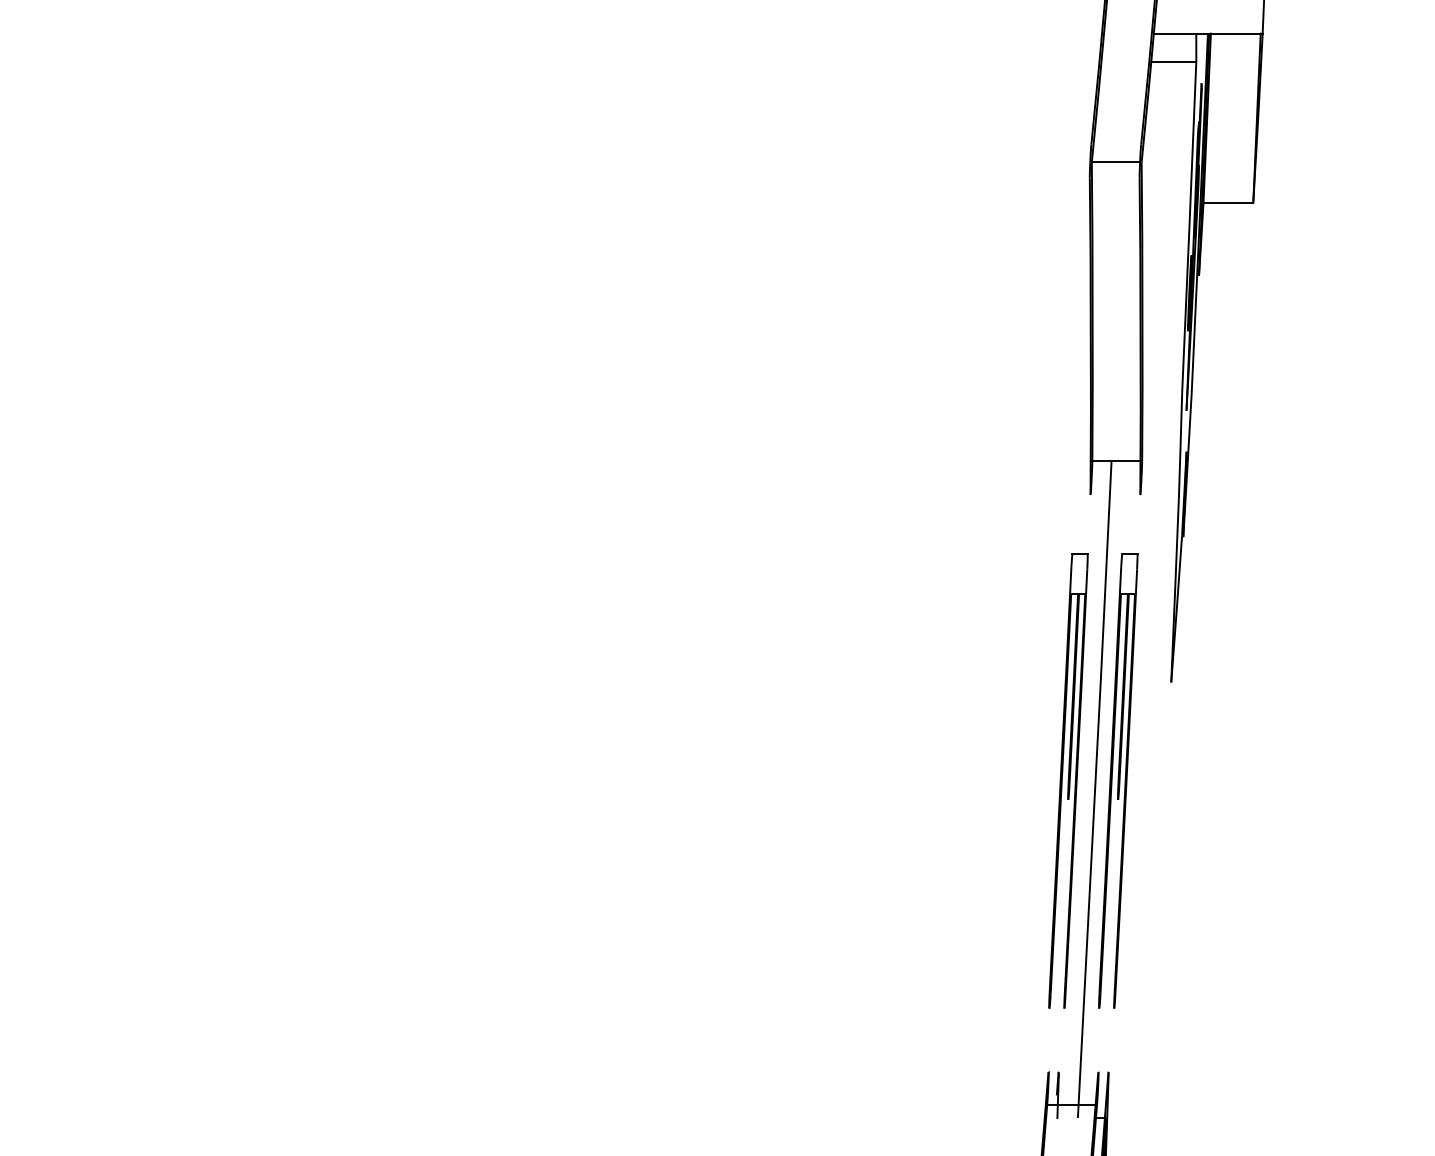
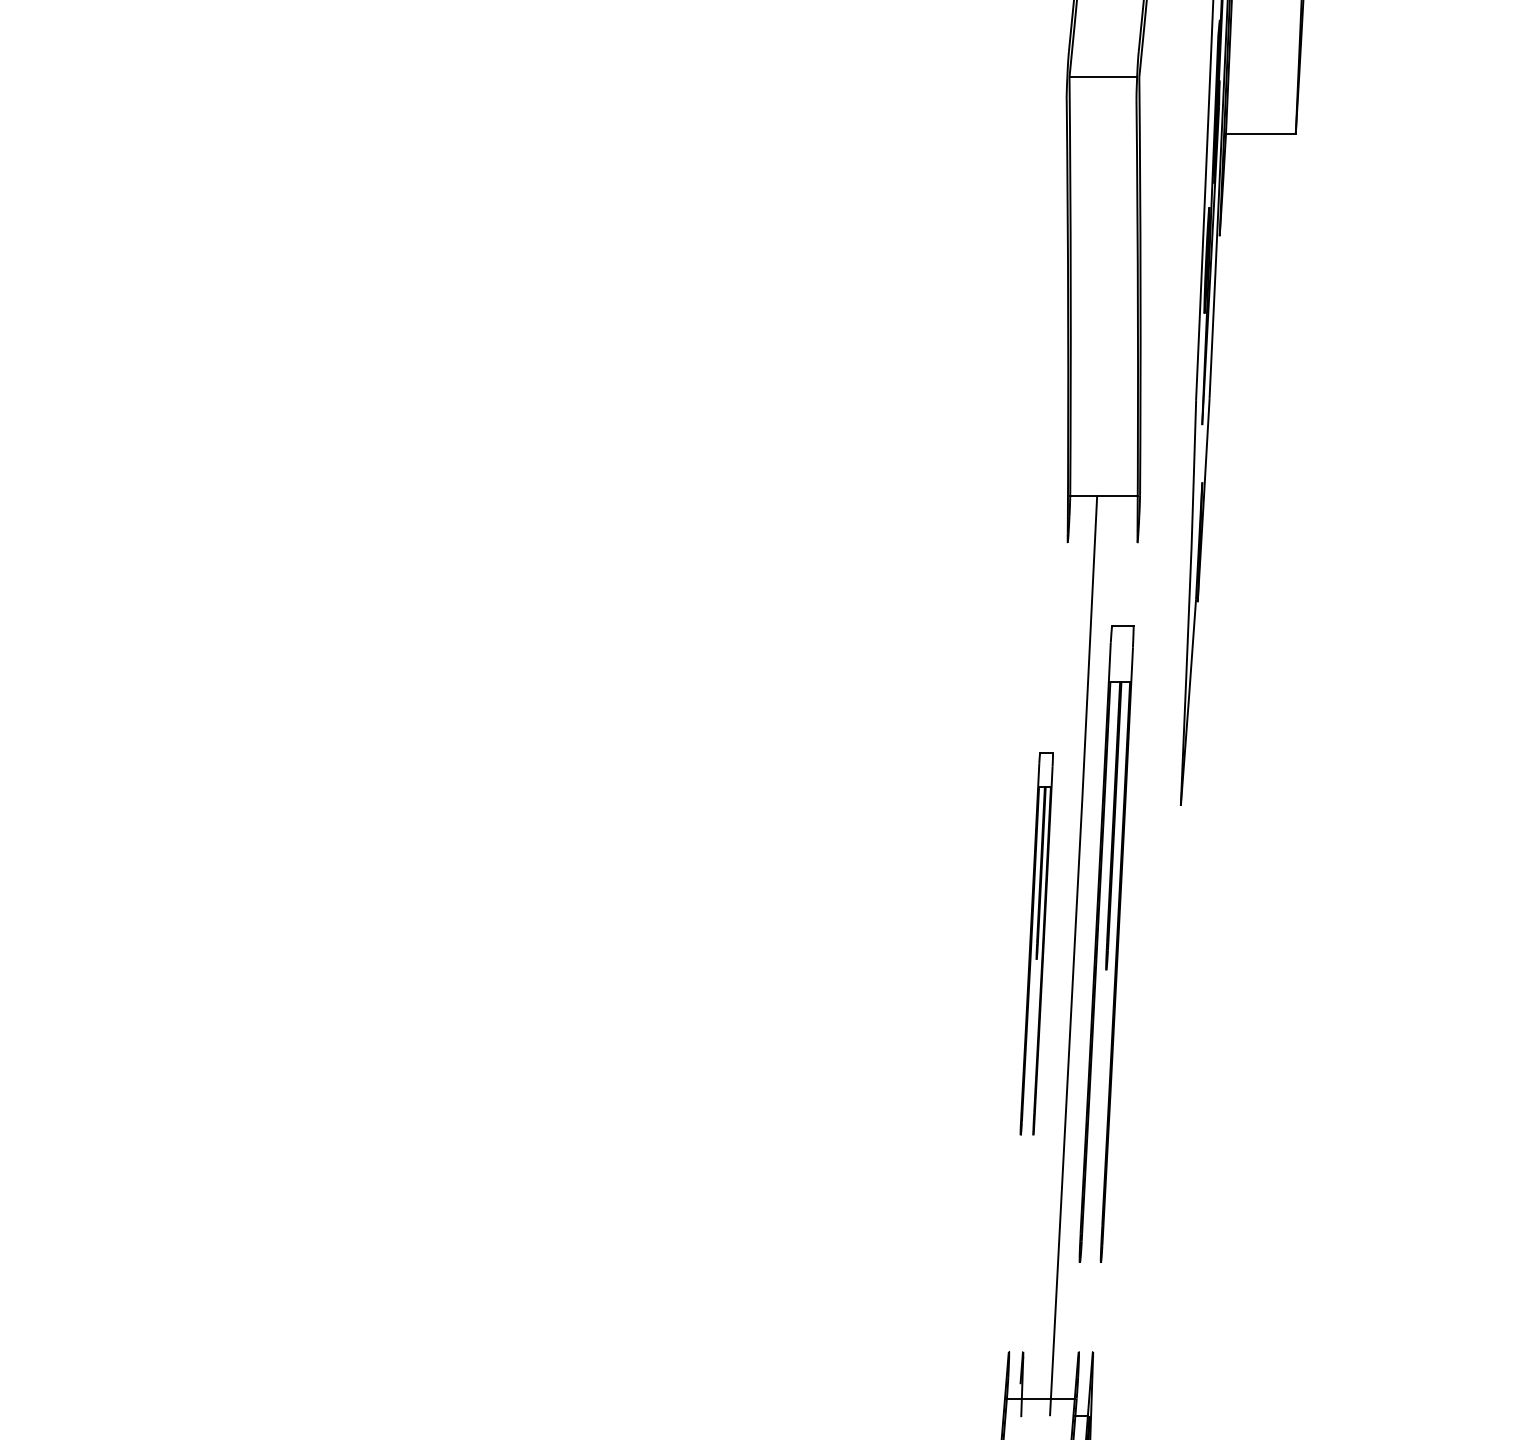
part: (1068, 780) -> (1036, 943), size x0.6

